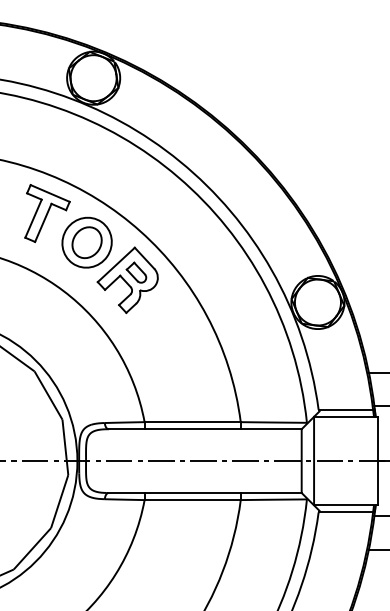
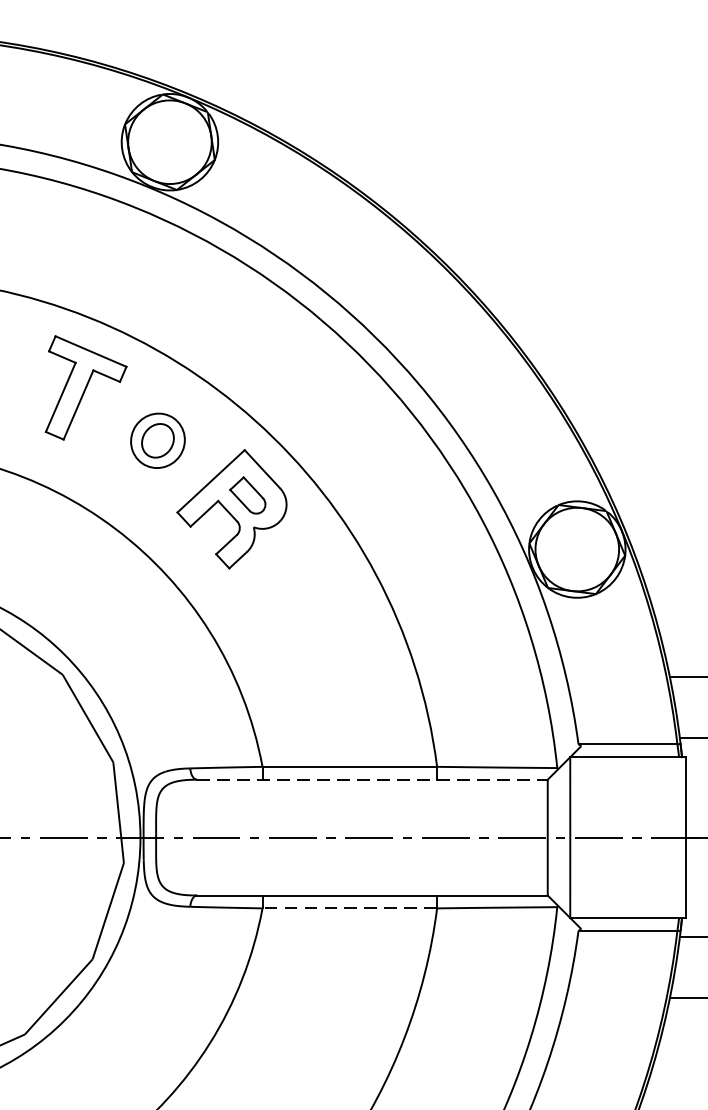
part: (86, 242) -> (156, 440), size x0.6
line: (205, 429) -> (373, 780), solid -> dashed
line: (192, 500) -> (349, 909), solid -> dashed

